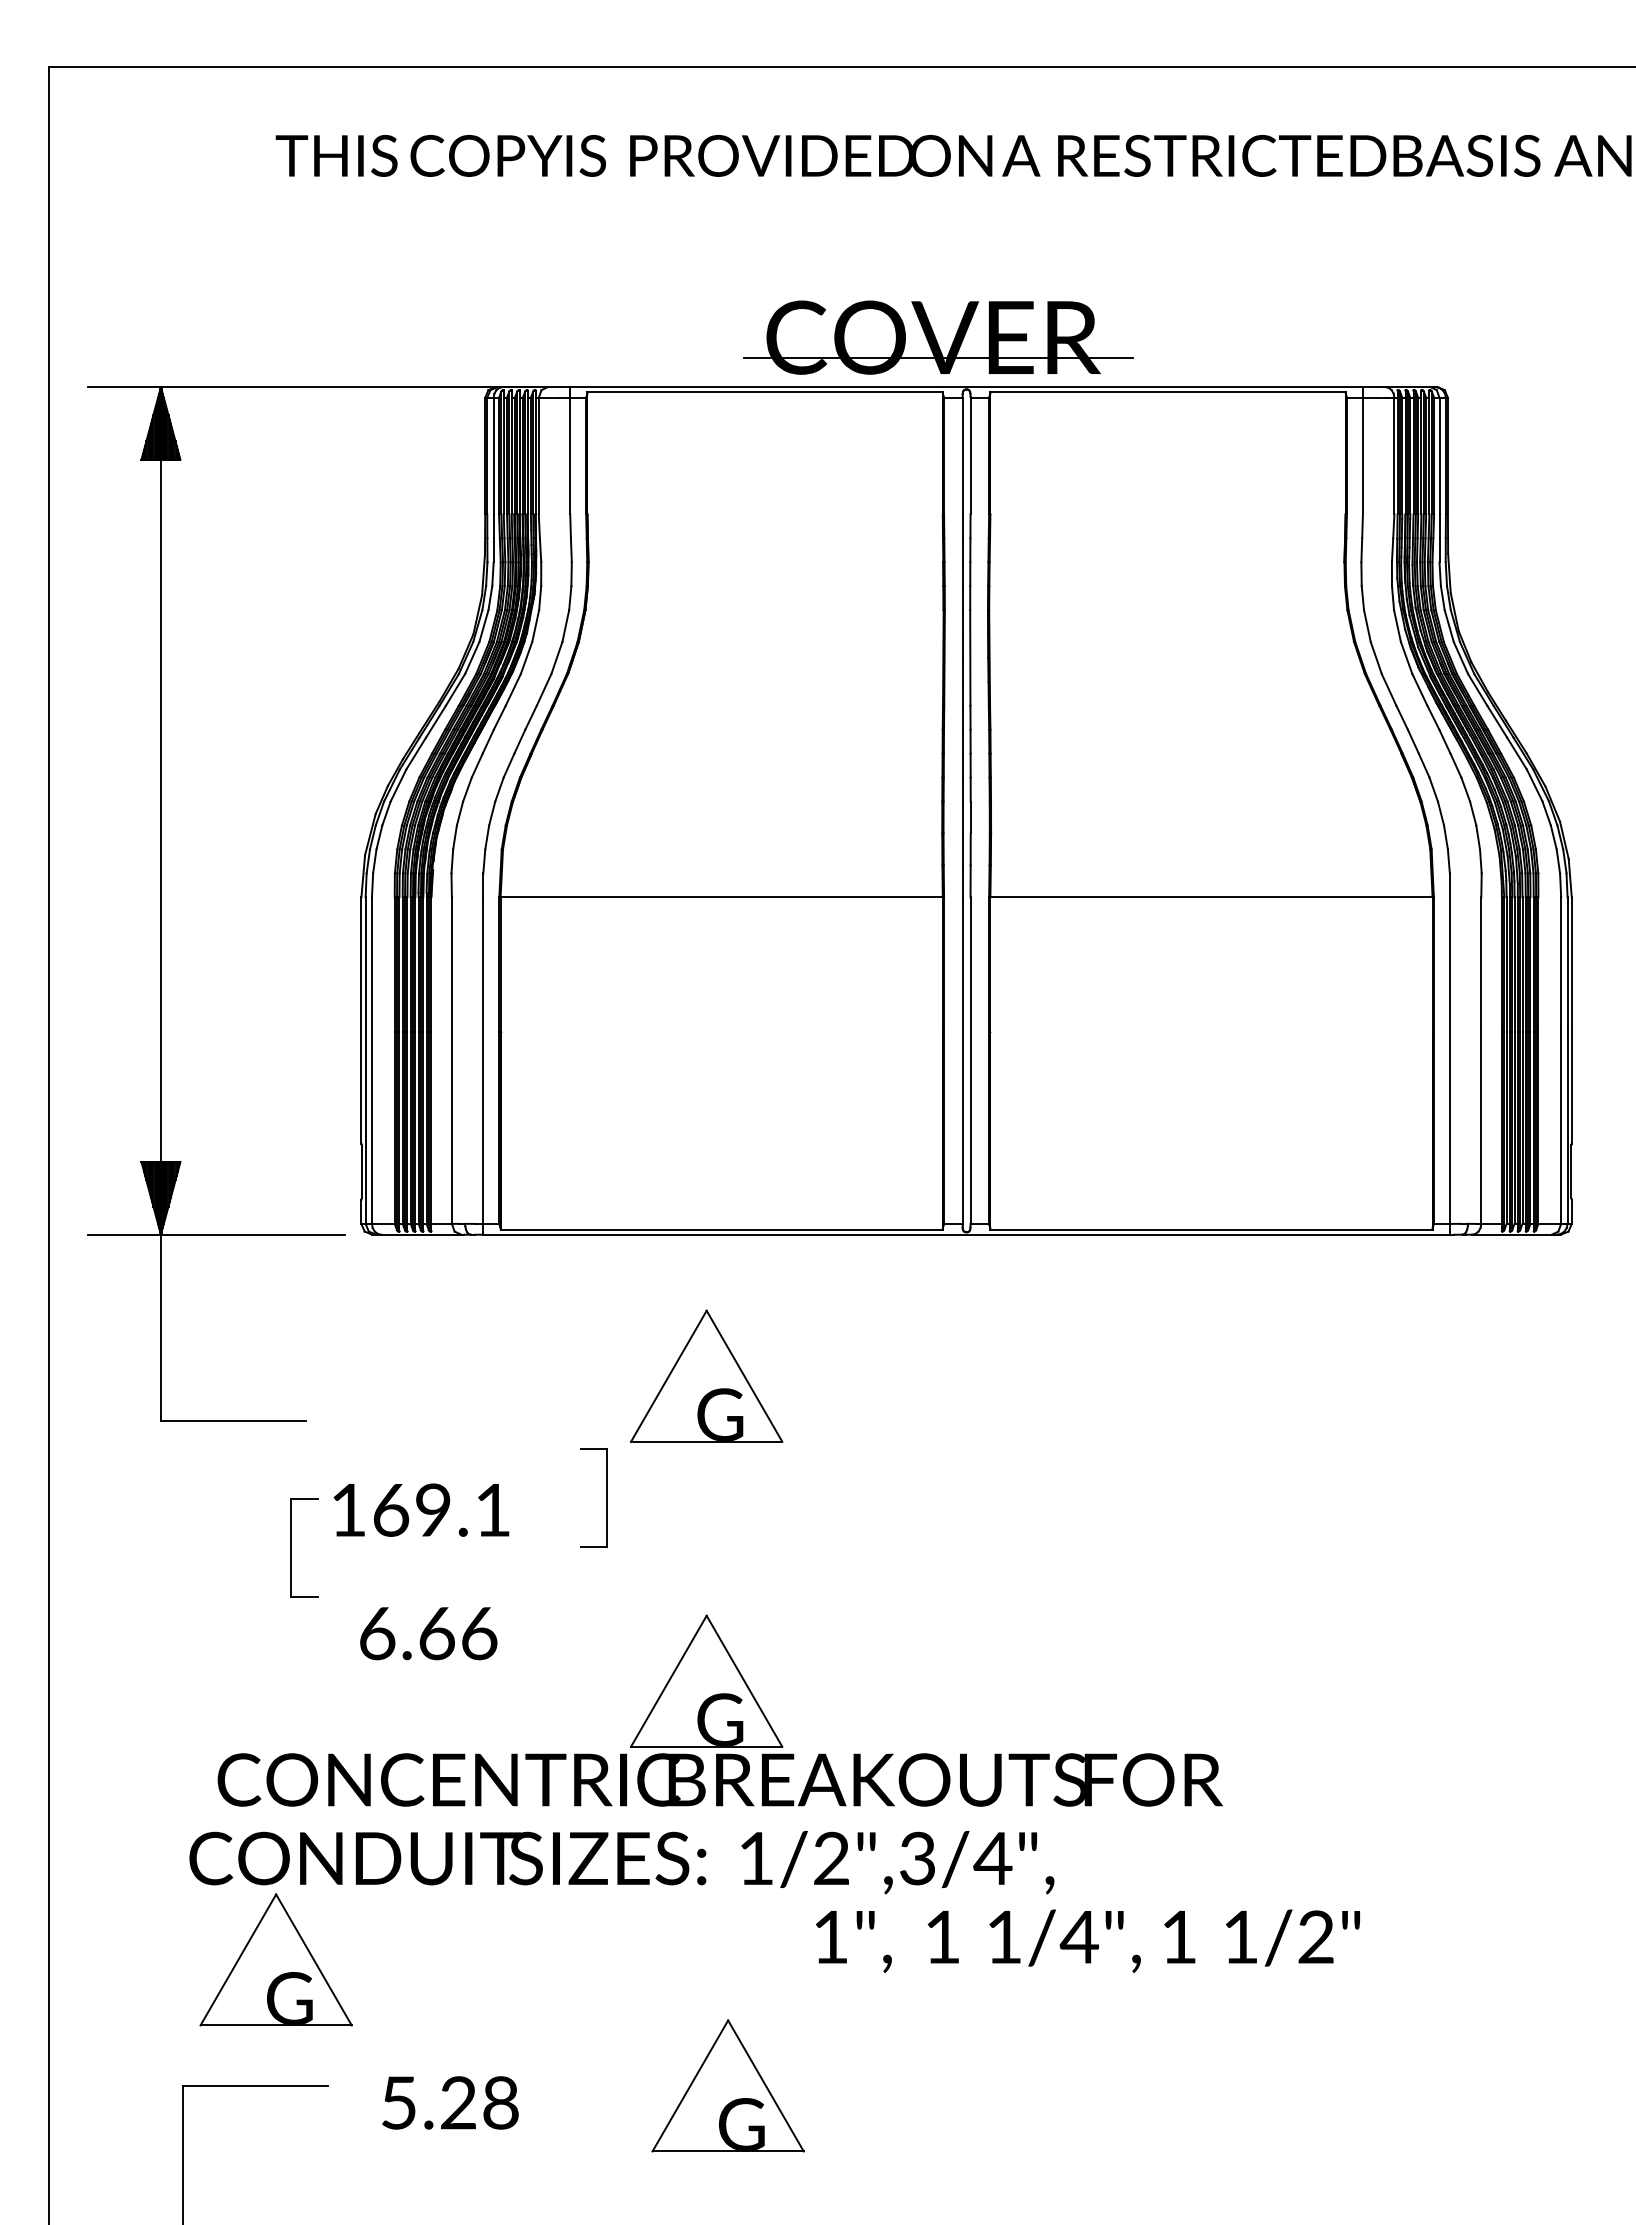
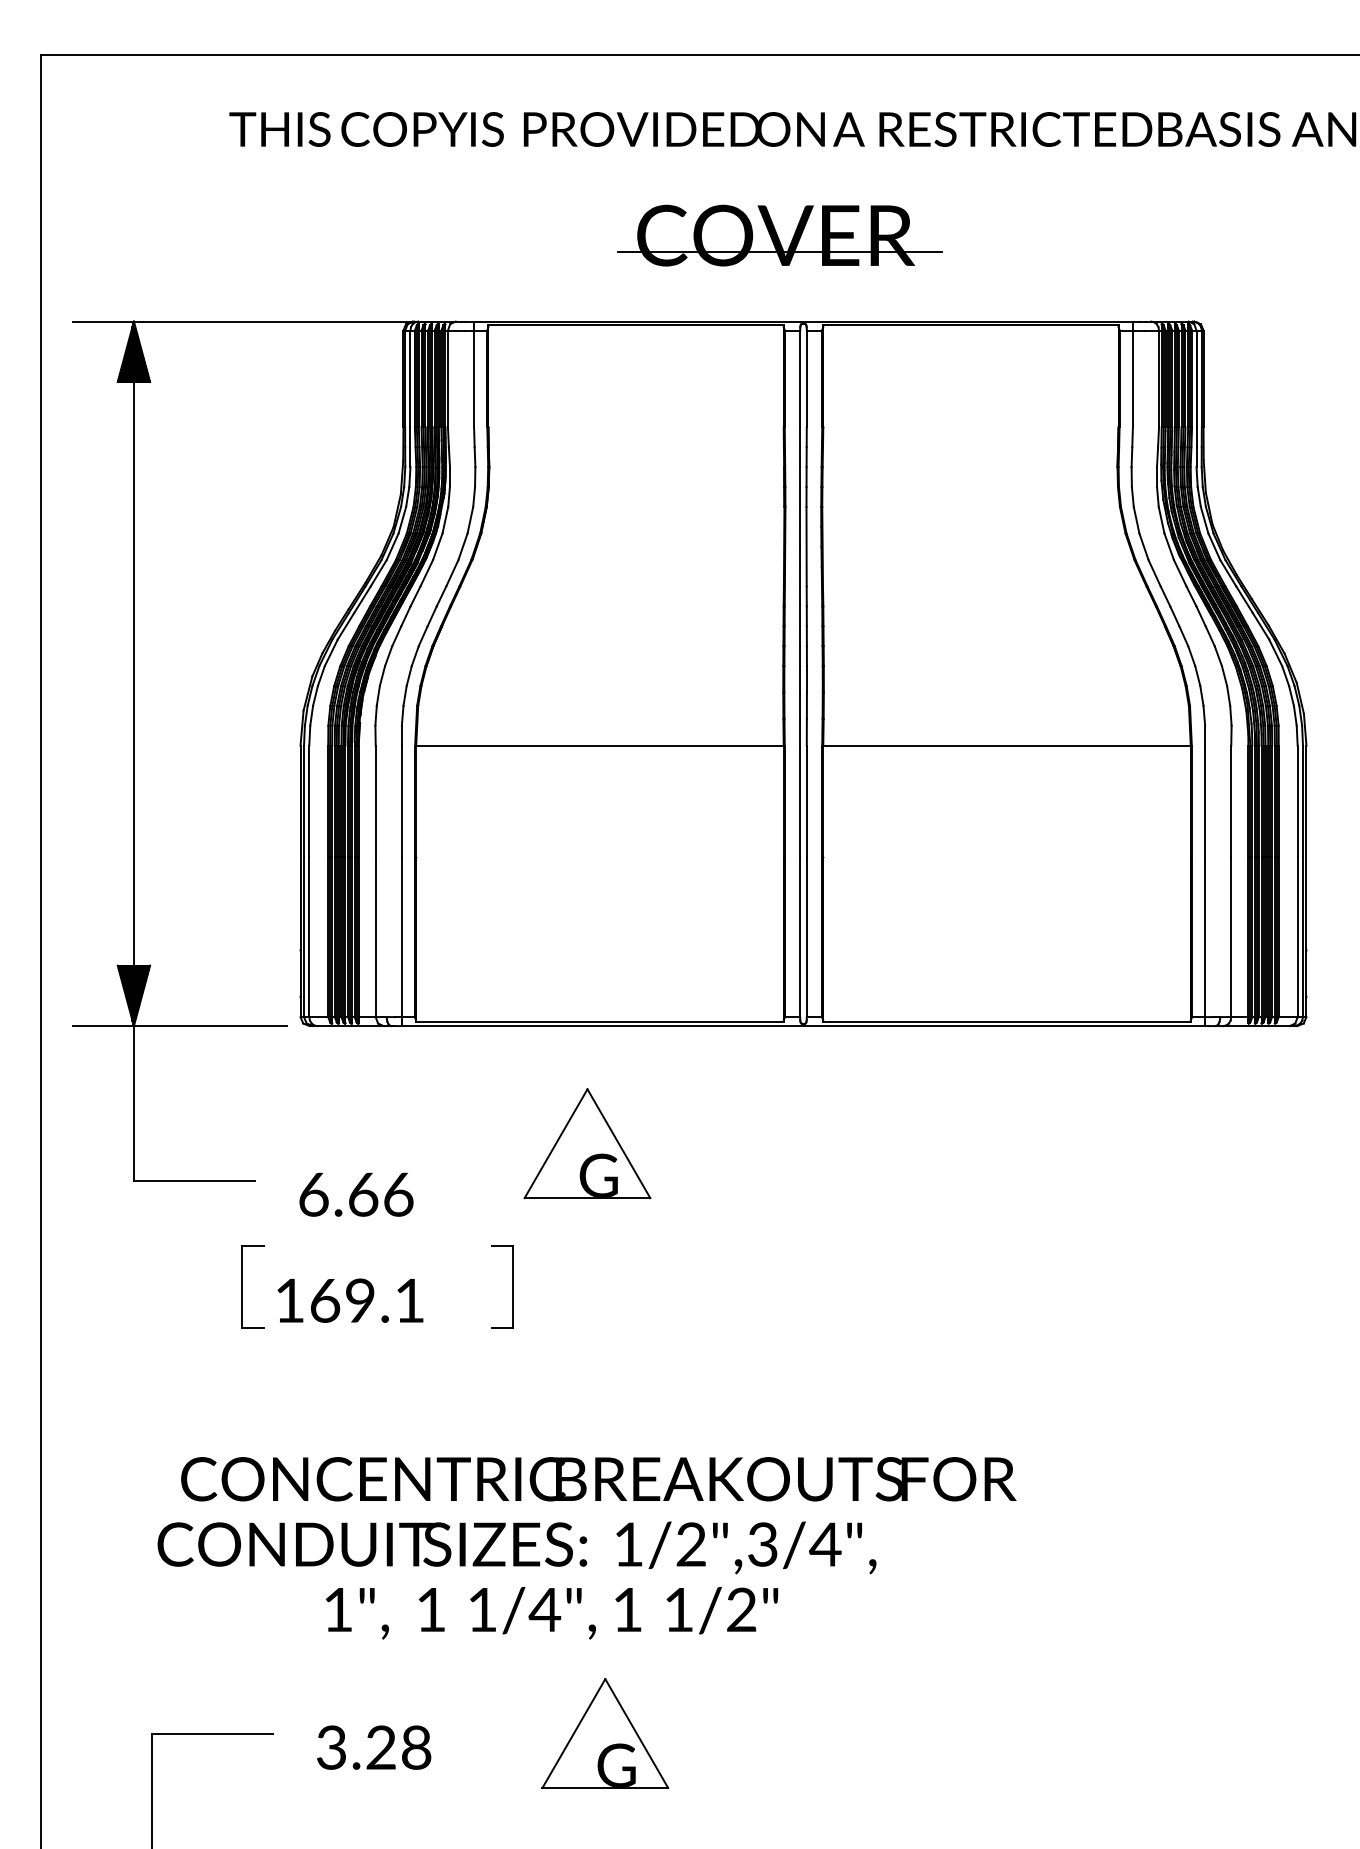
part: (938, 337) -> (780, 235), moved
part: (606, 1497) -> (512, 1286), moved
text: (421, 1509) -> (350, 1300), moved
text: (428, 1633) -> (356, 1194), moved
part: (706, 1680) -> (587, 1396), removed
text: (1087, 1940) -> (551, 1612), moved
part: (275, 1959) -> (229, 1628), removed
text: (398, 2102) -> (331, 1747), 5.28 -> 3.28

